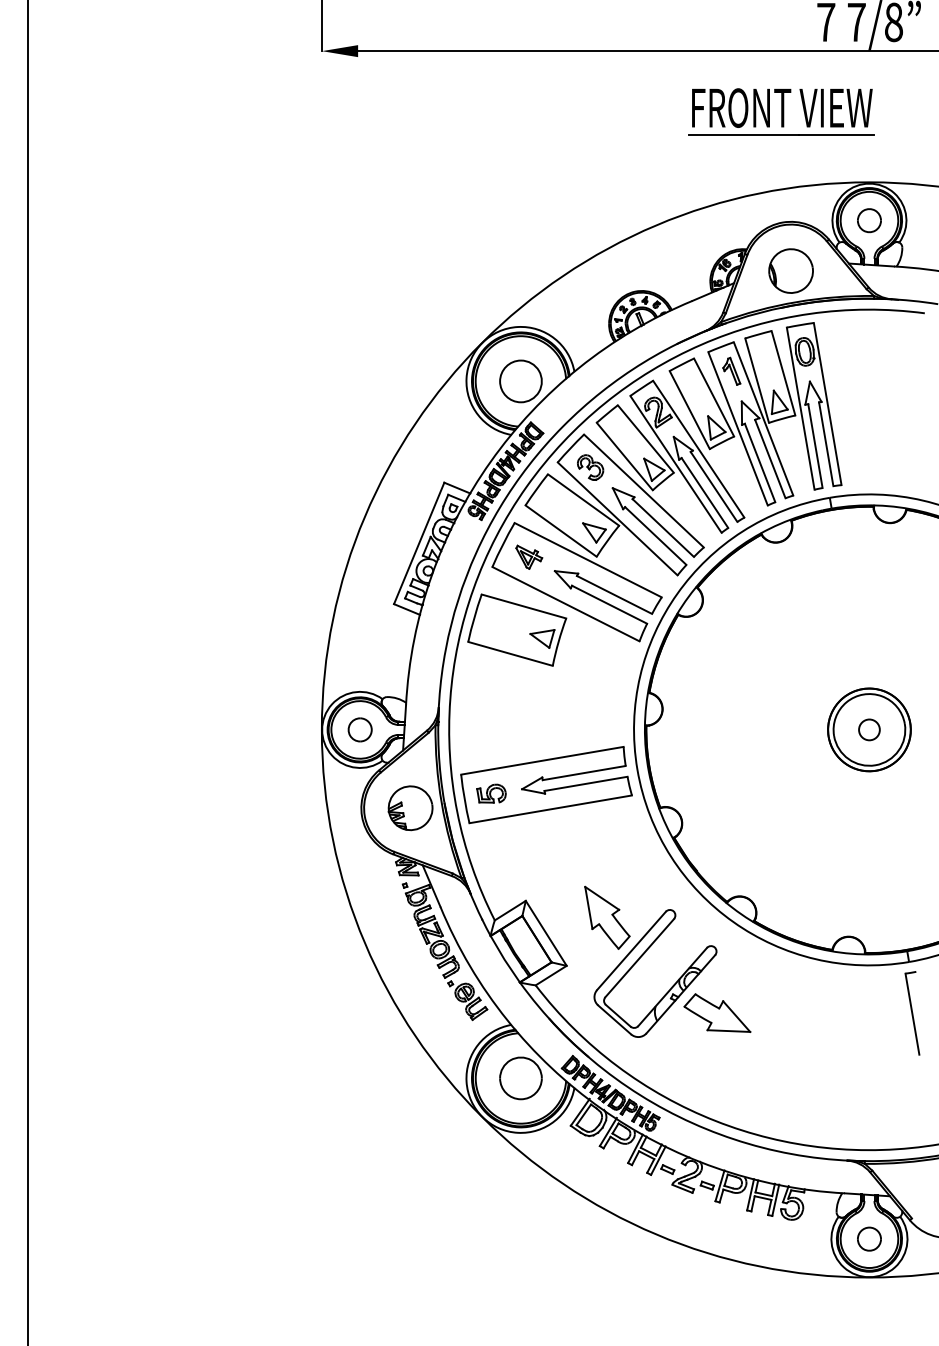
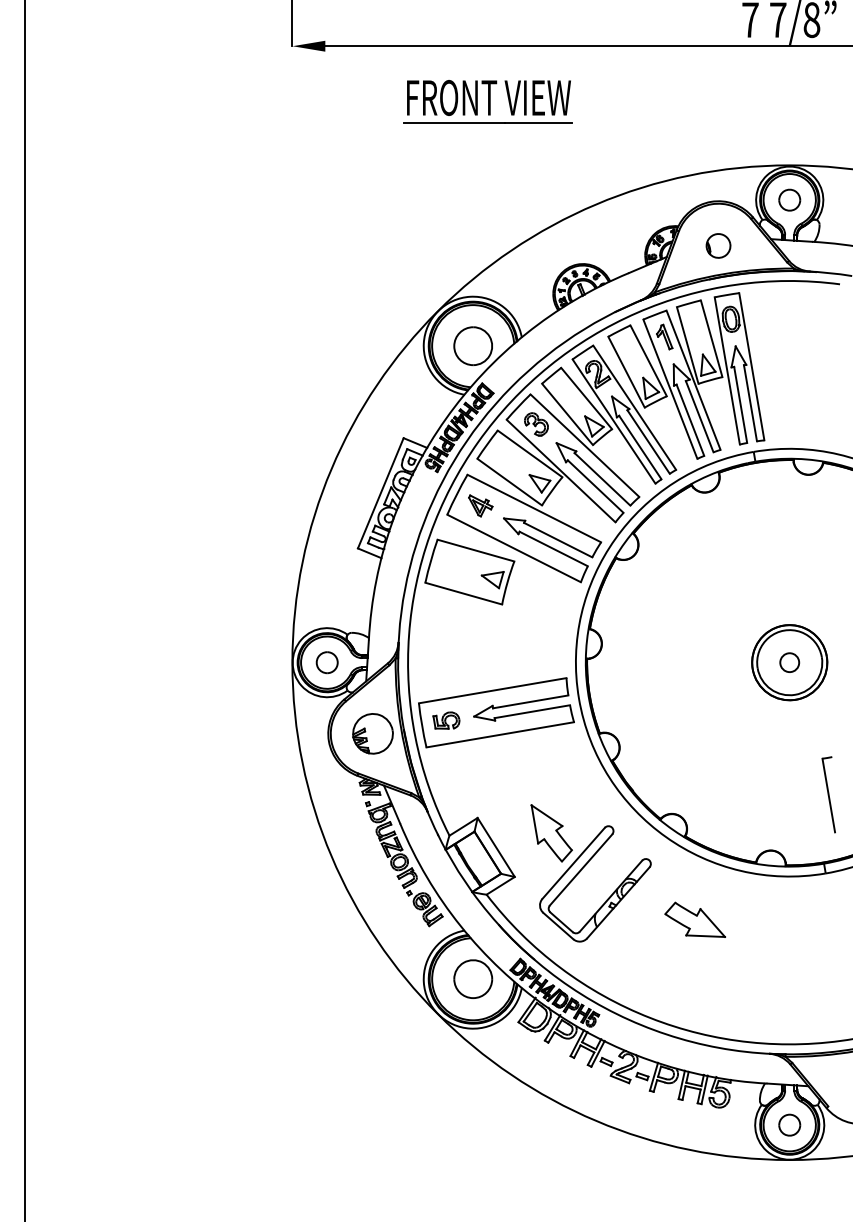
part: (781, 111) -> (488, 101), moved
part: (790, 270) -> (718, 245), size x0.6
part: (717, 1012) -> (695, 919), moved
part: (912, 1013) -> (828, 794), moved

